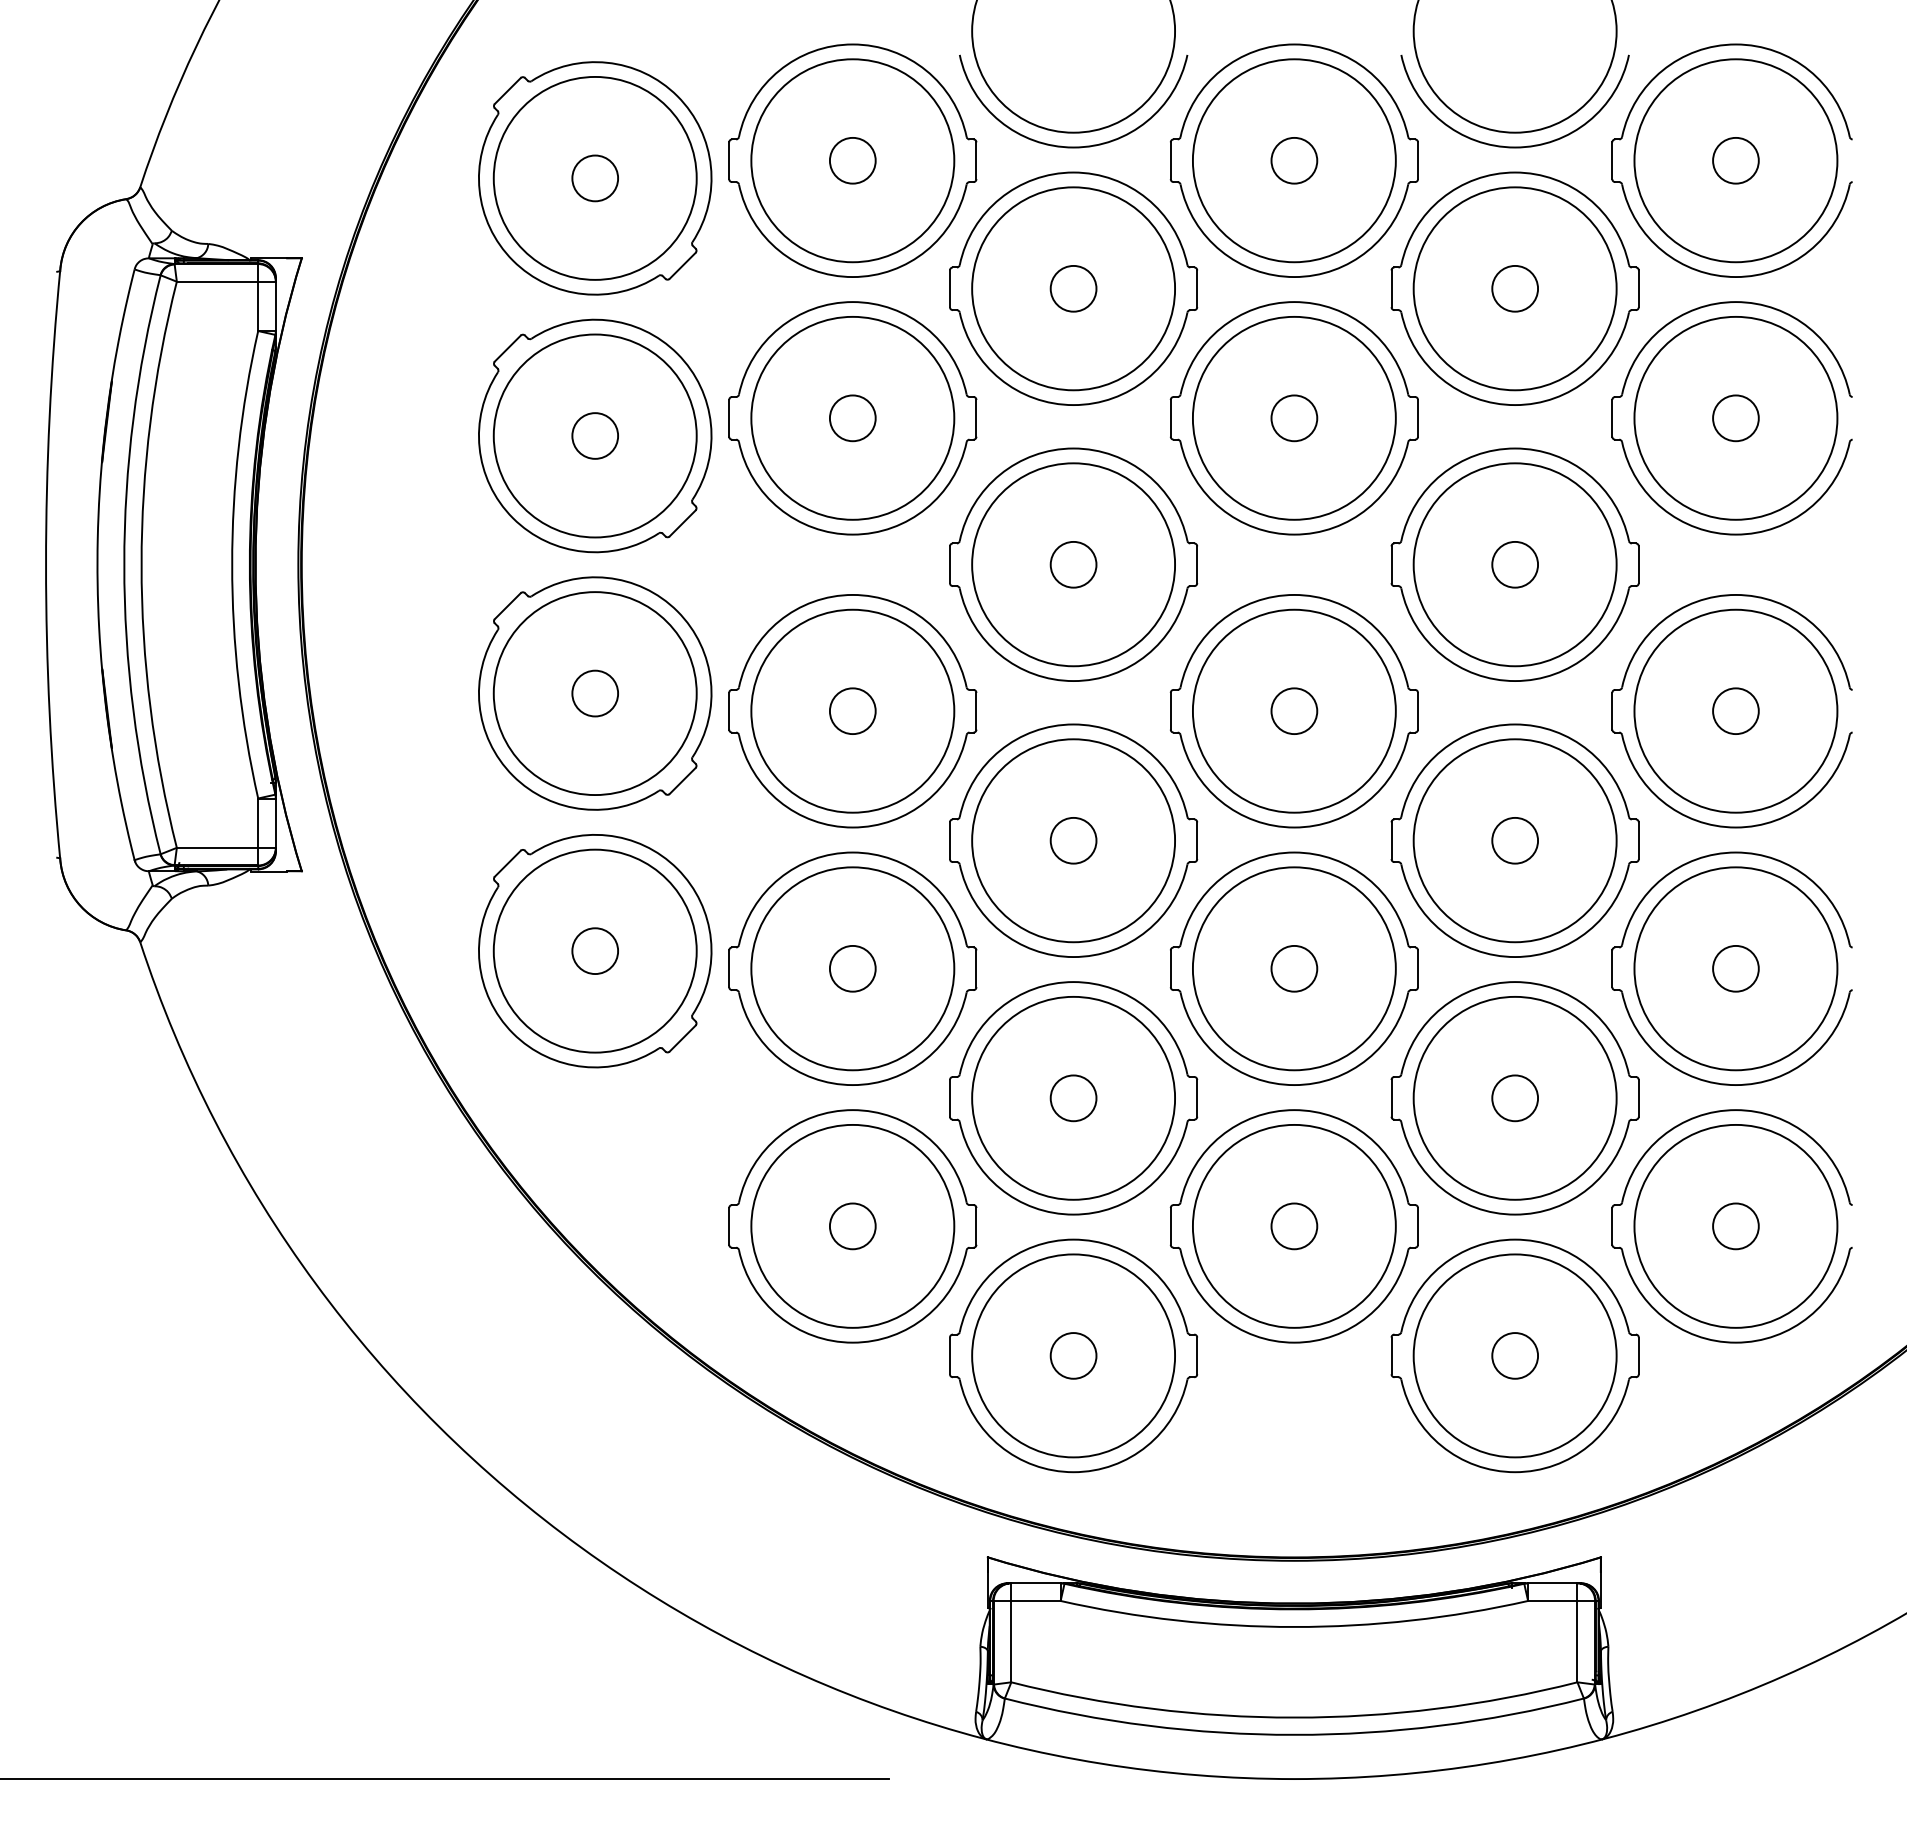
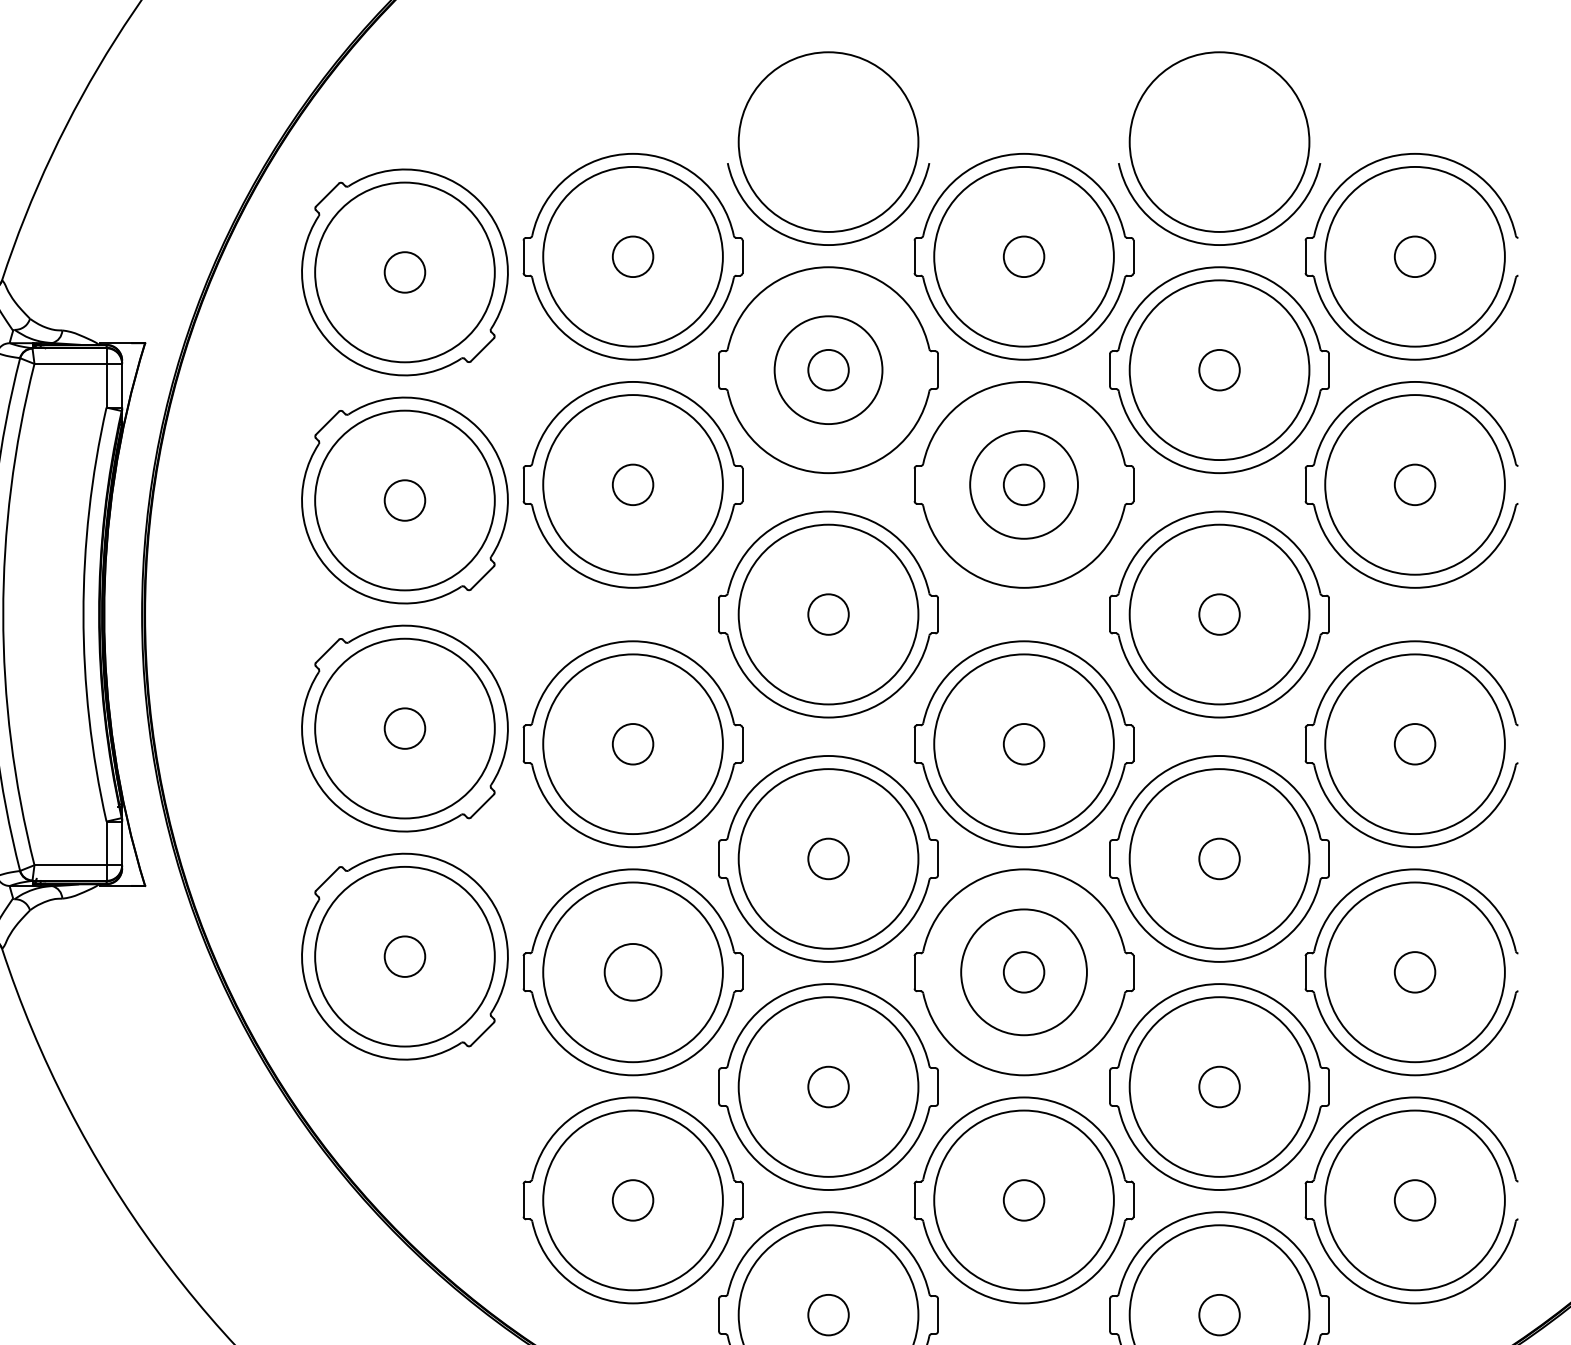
circle: (1073, 288) -> (828, 369), size x0.6
circle: (1293, 417) -> (1023, 484), size x0.6
circle: (852, 968) -> (632, 972), size x1.4
circle: (1293, 968) -> (1023, 972), size x0.7

